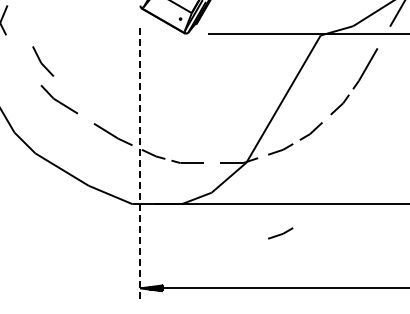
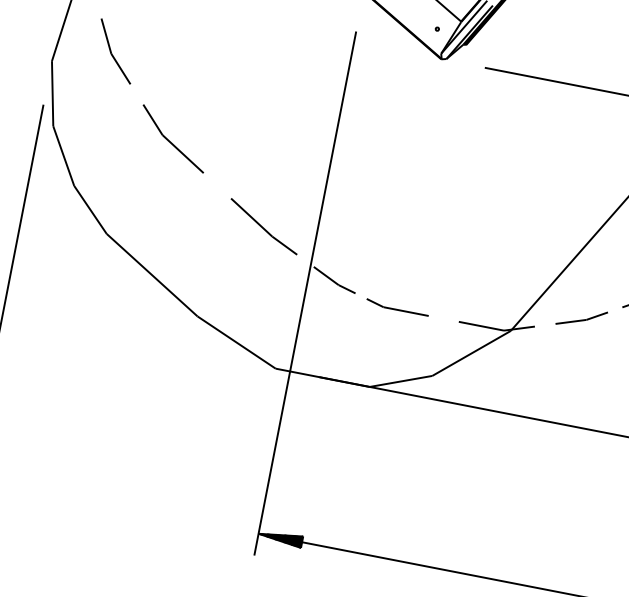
part: (43, 61) -> (116, 51), moved
line: (140, 163) -> (305, 292), dashed -> solid
part: (280, 233) -> (549, 480), removed

